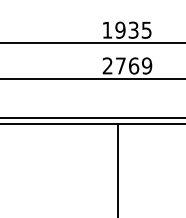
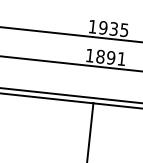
text: (127, 65) -> (105, 56), 2769 -> 1891

